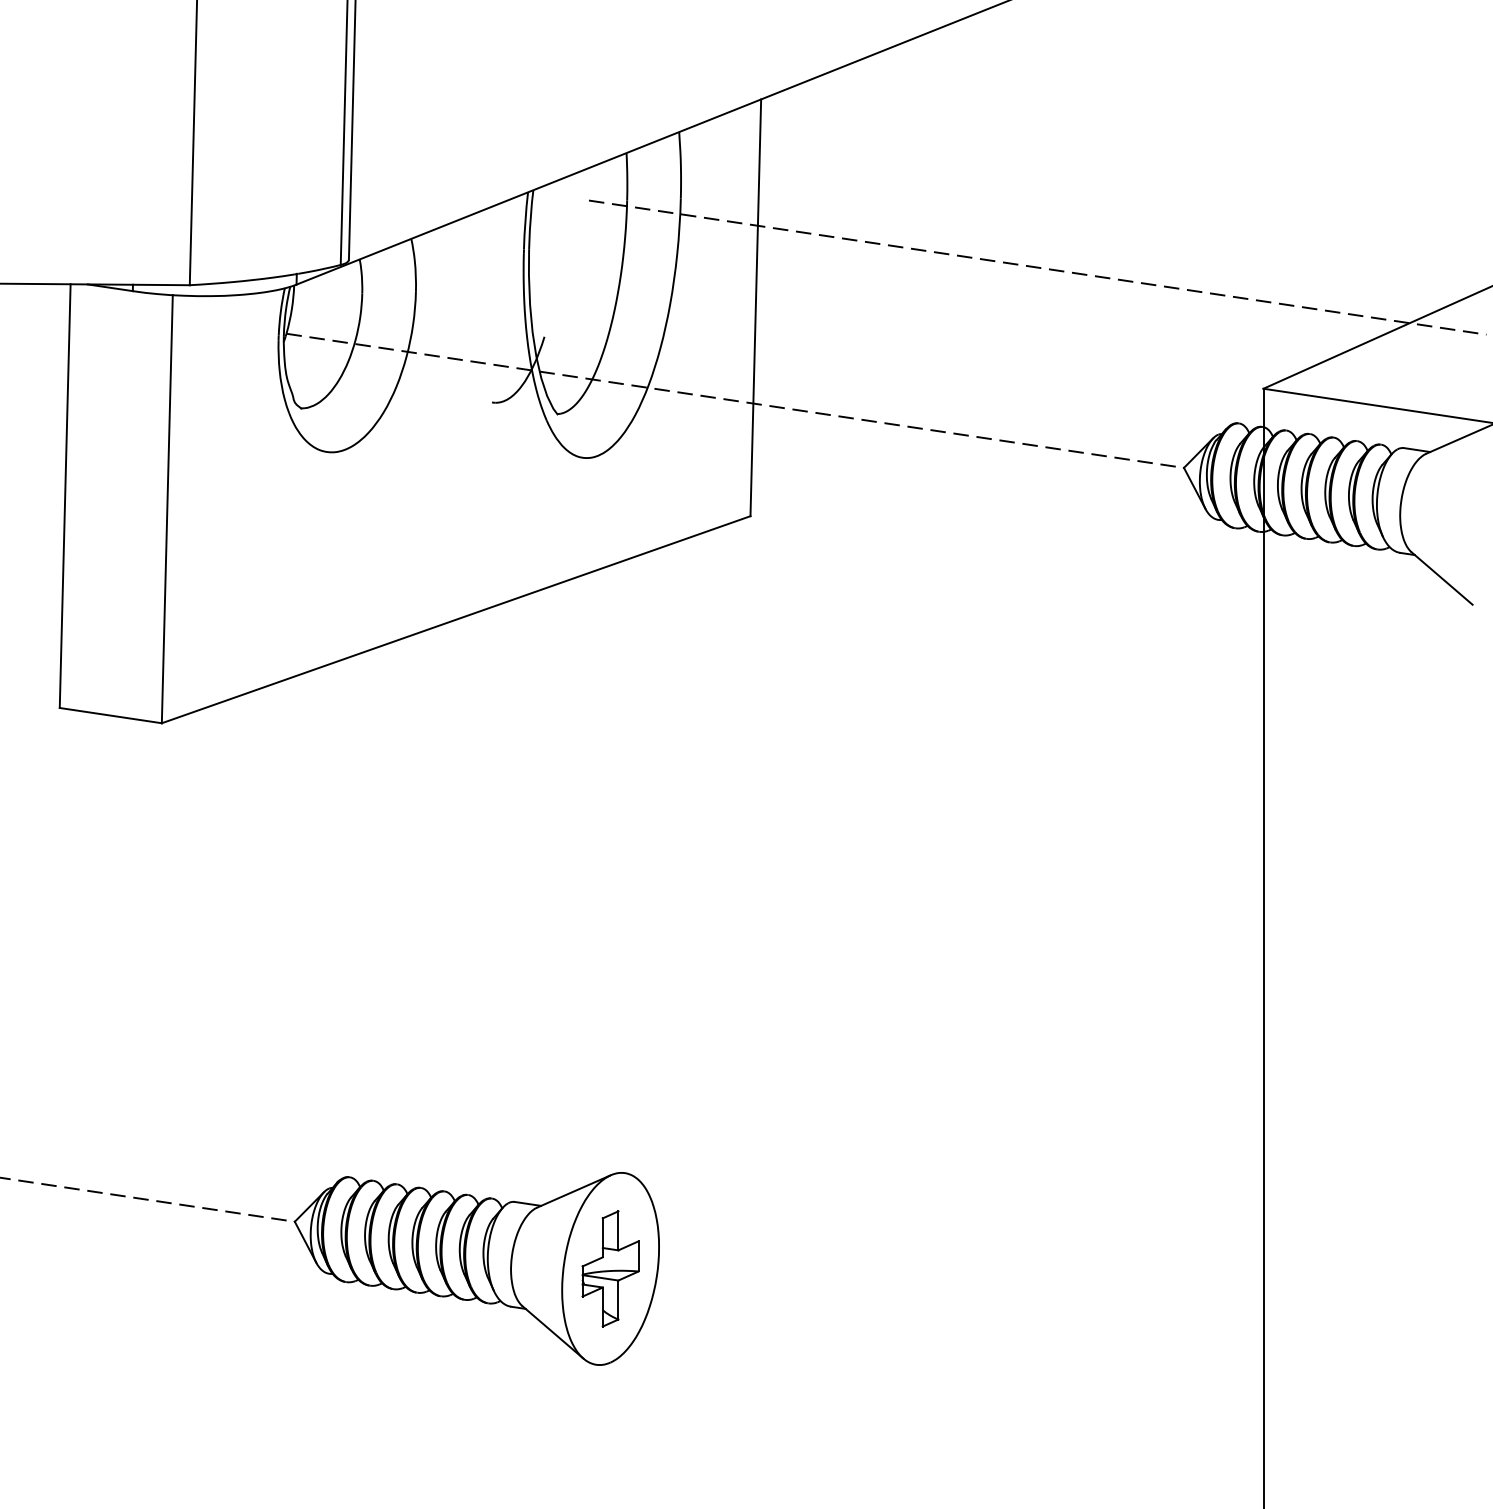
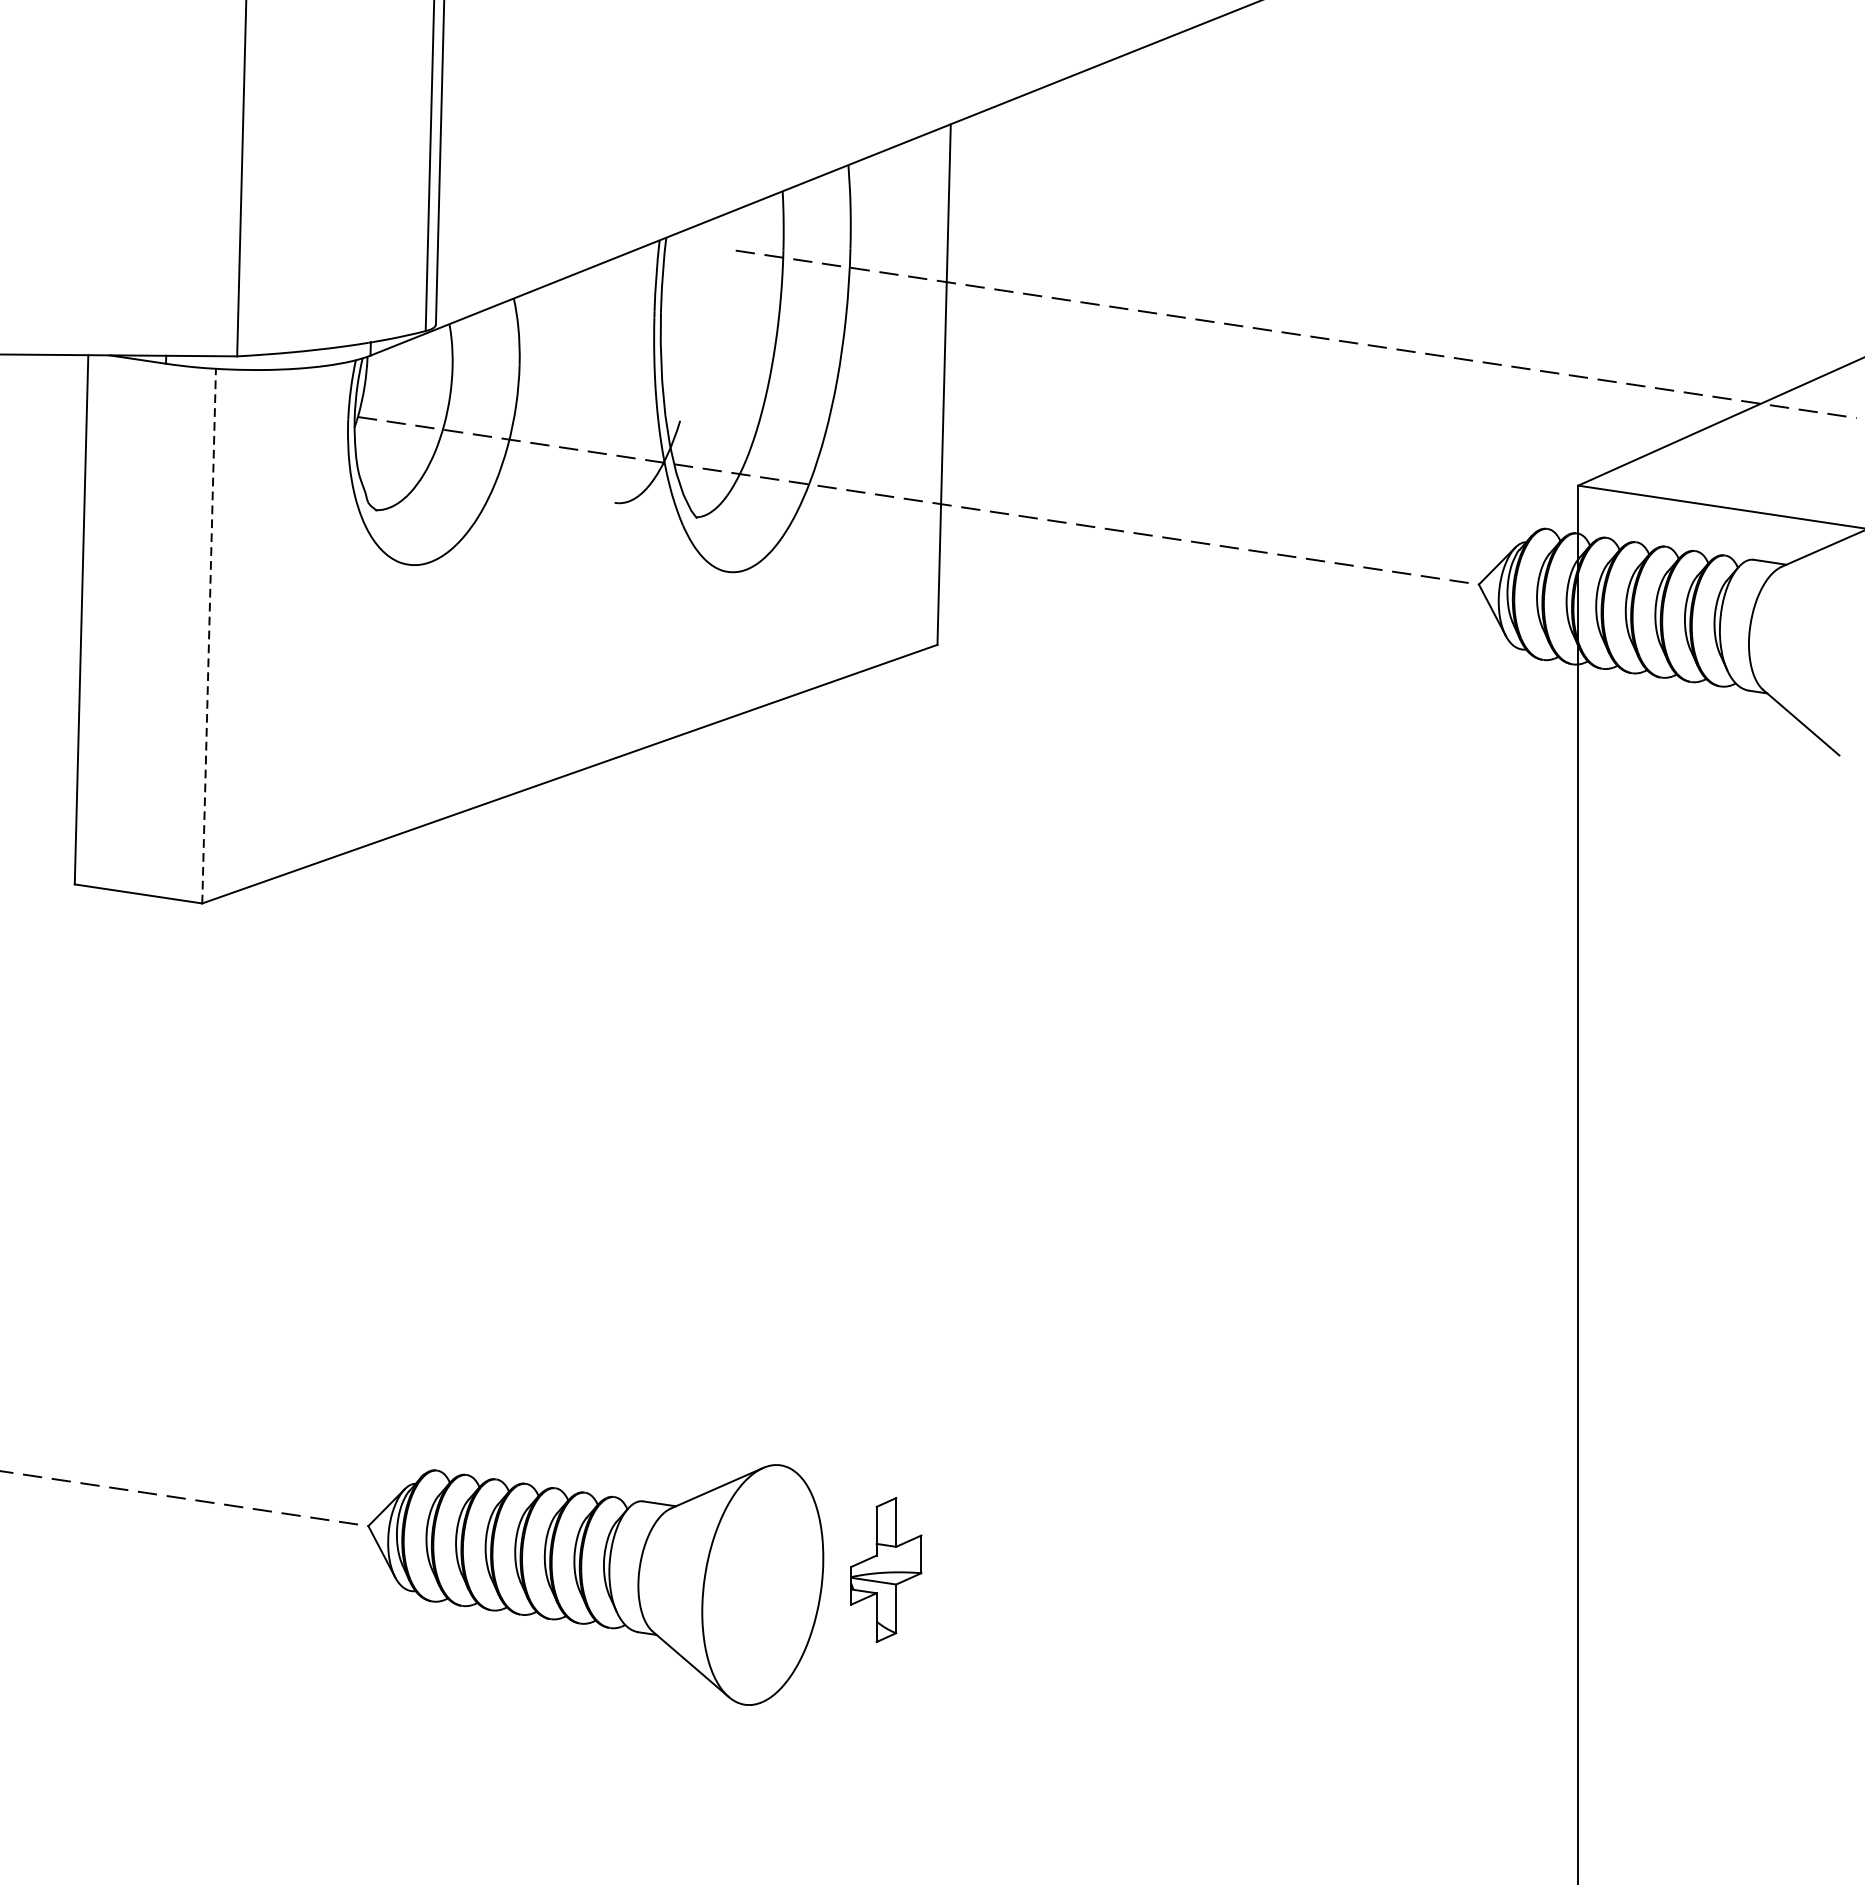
line: (167, 508) -> (209, 635), solid -> dashed
part: (610, 1268) -> (886, 1569), moved

